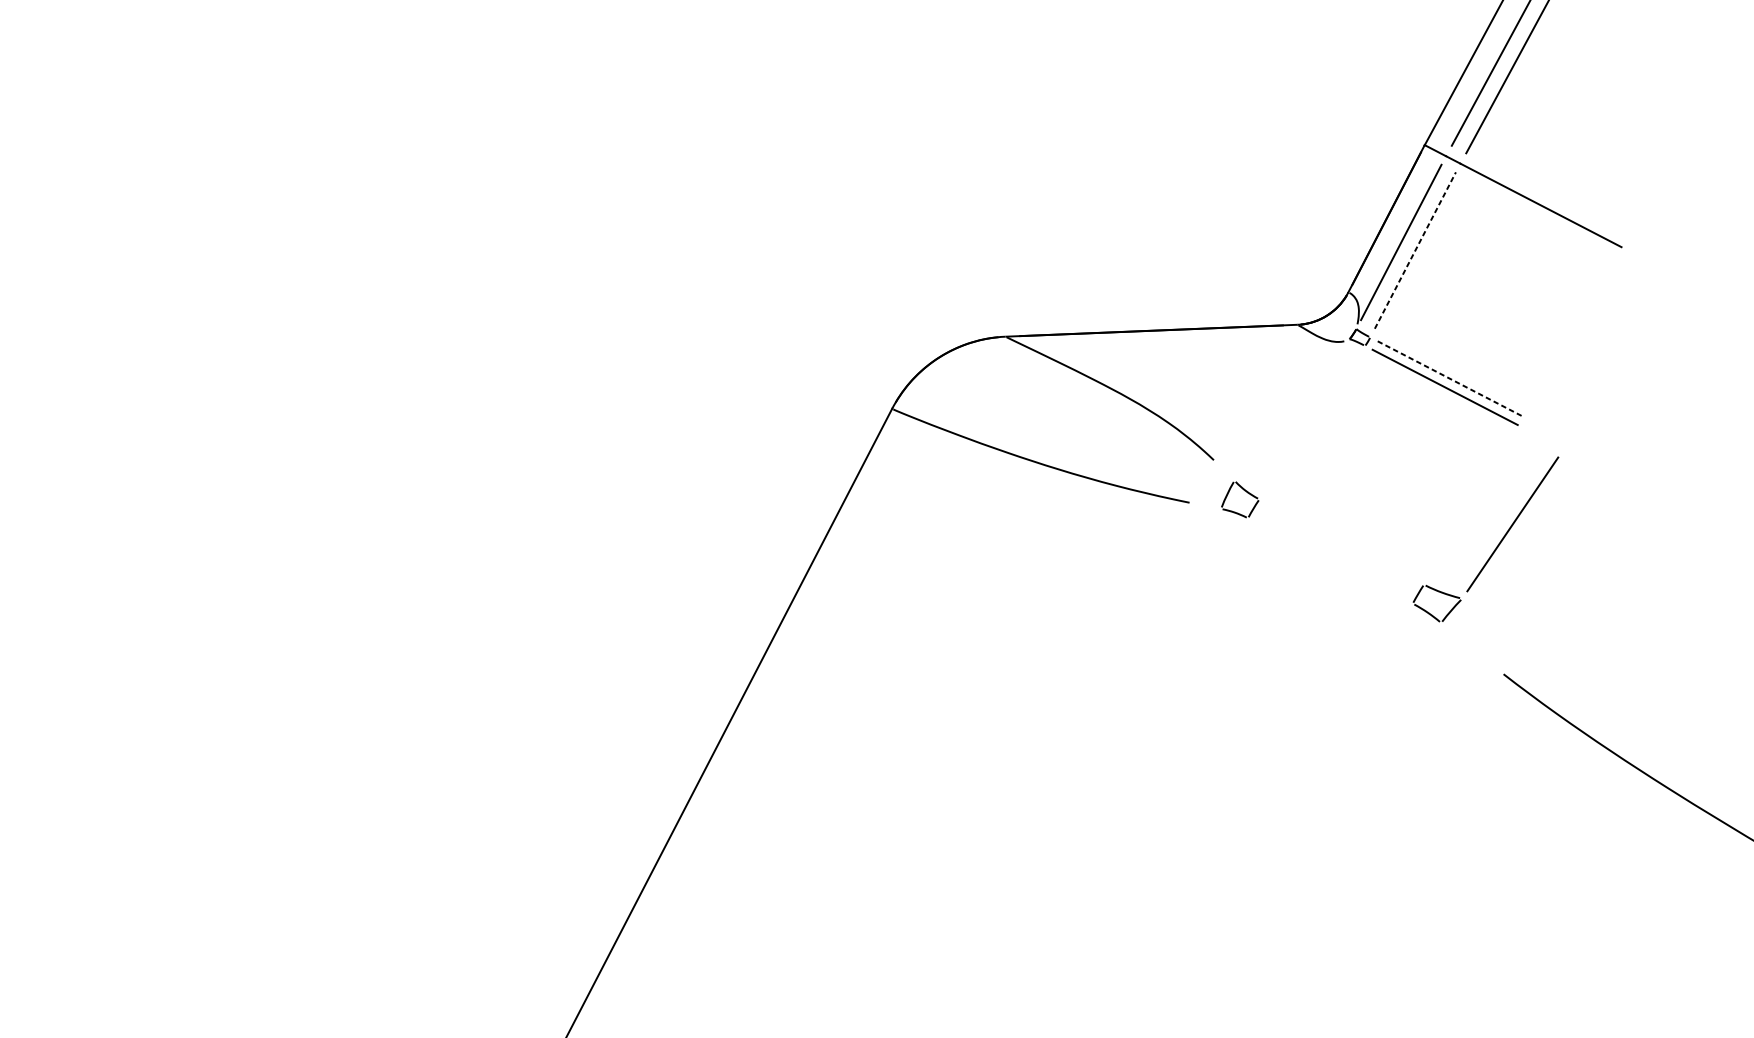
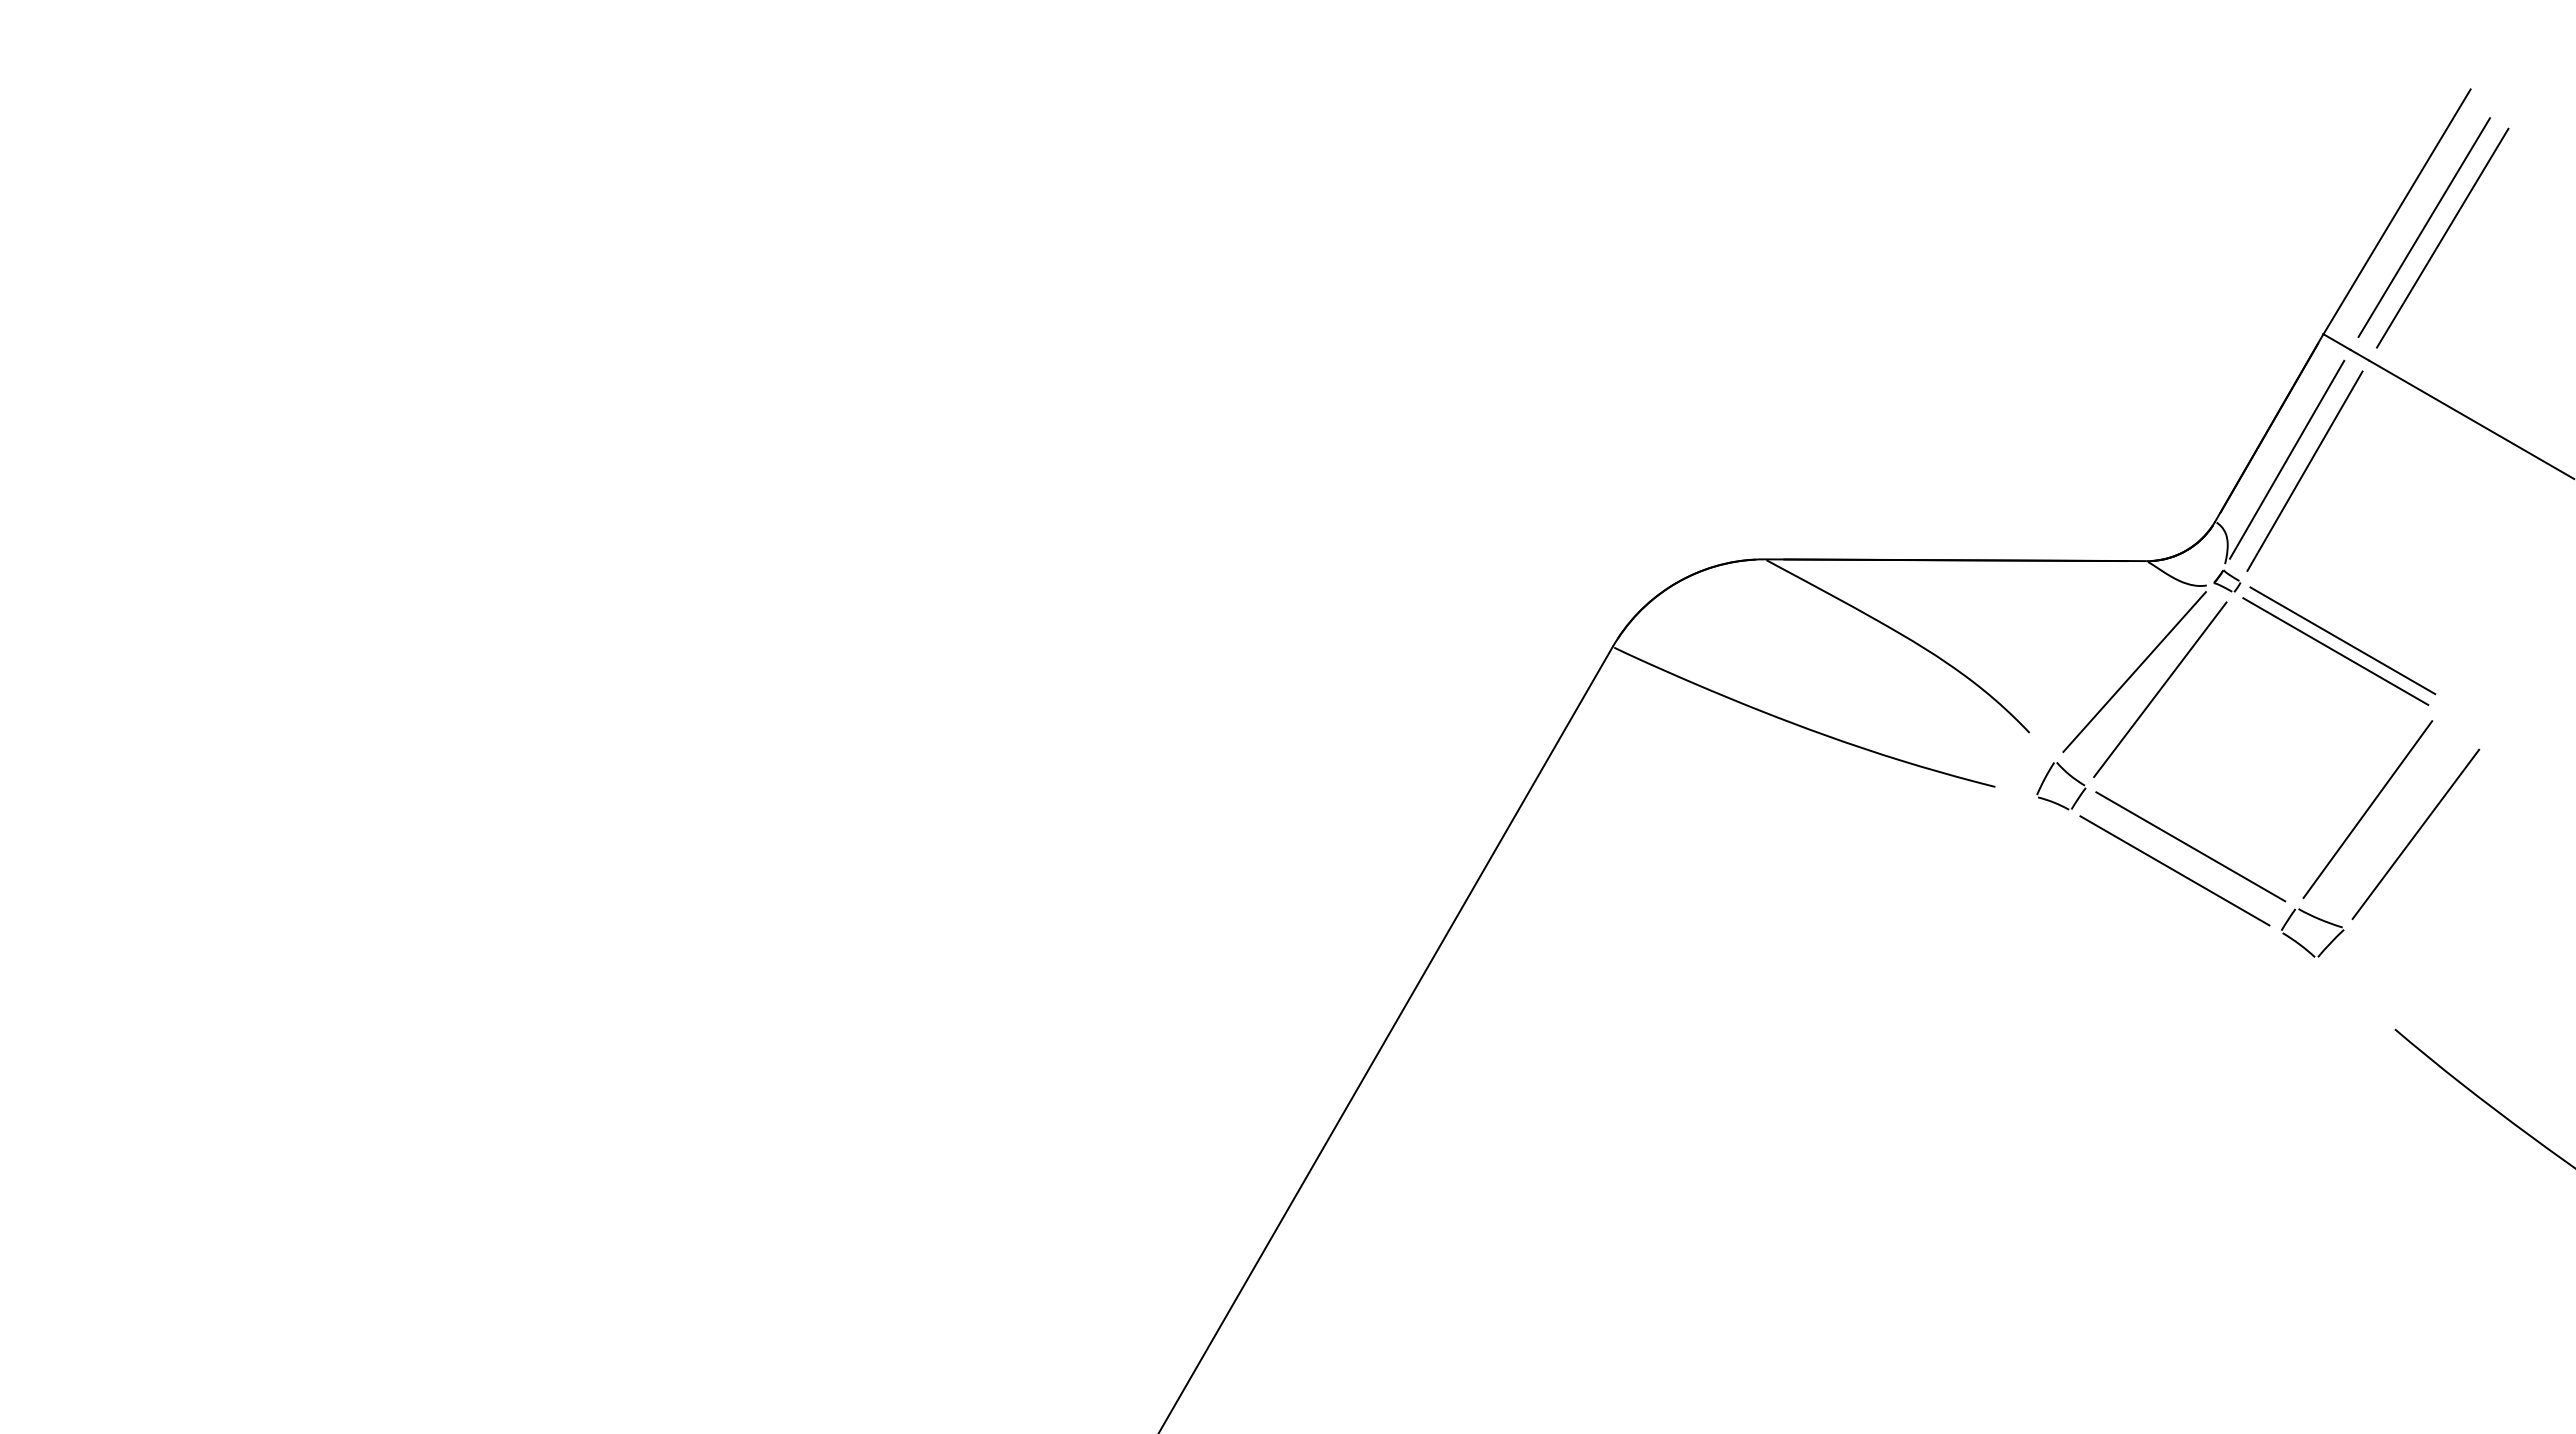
line: (1415, 249) -> (2305, 470), dashed -> solid
line: (1449, 378) -> (2342, 640), dashed -> solid
line: (1291, 409) -> (2134, 671), added
line: (1312, 422) -> (2160, 689), added
line: (1474, 507) -> (2367, 809), added
line: (1340, 541) -> (2190, 846), added
line: (1329, 560) -> (2174, 870), added

